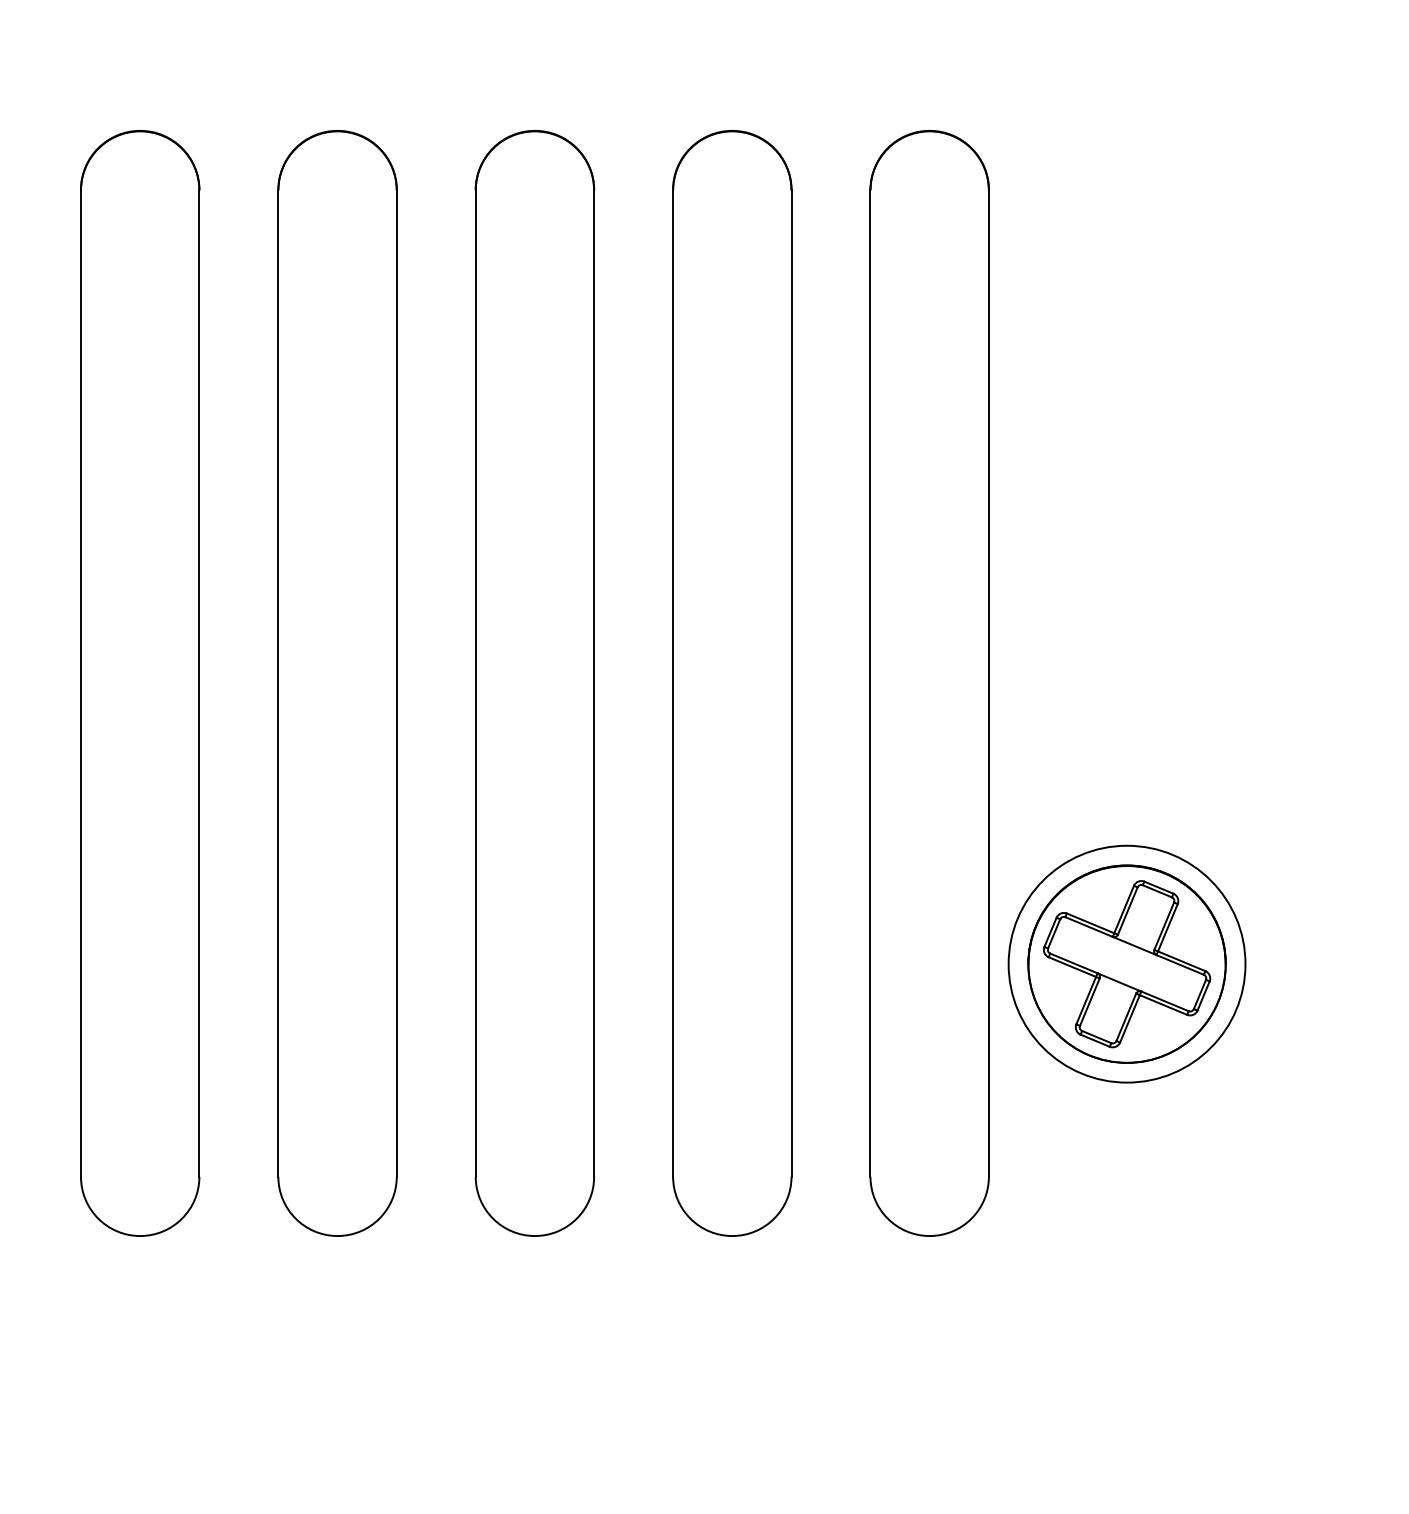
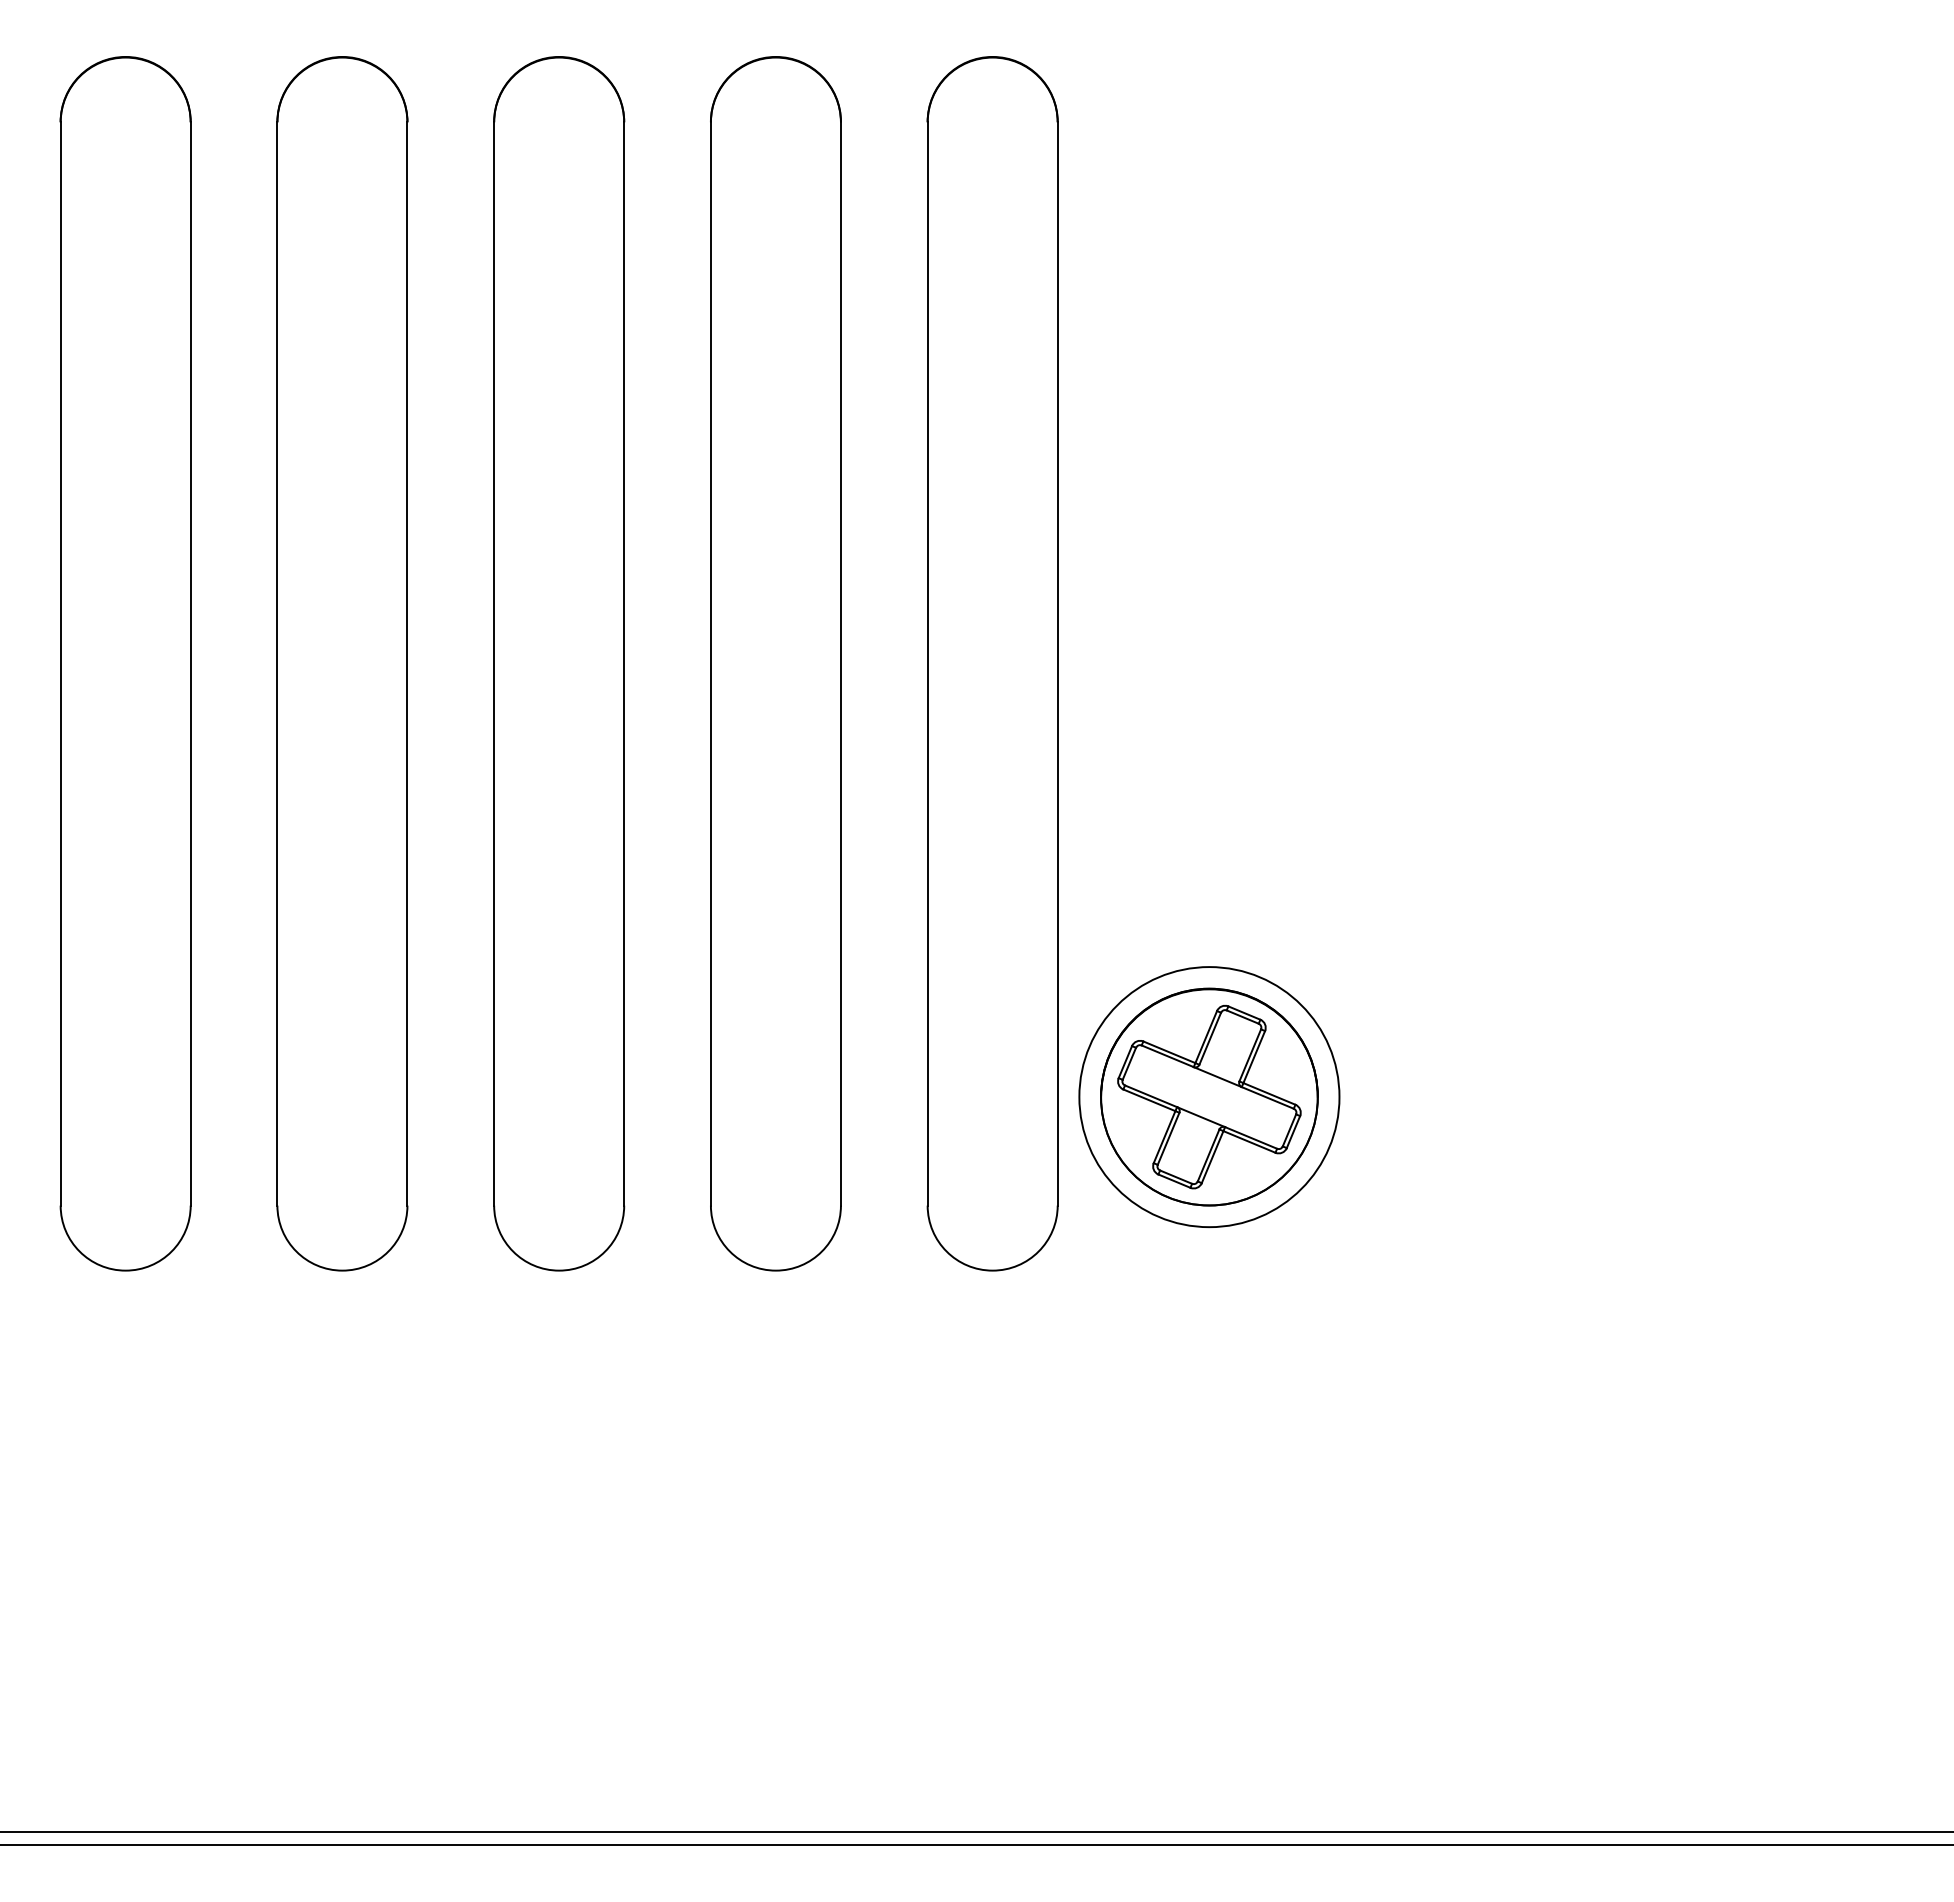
part: (1127, 964) -> (1209, 1097), moved

